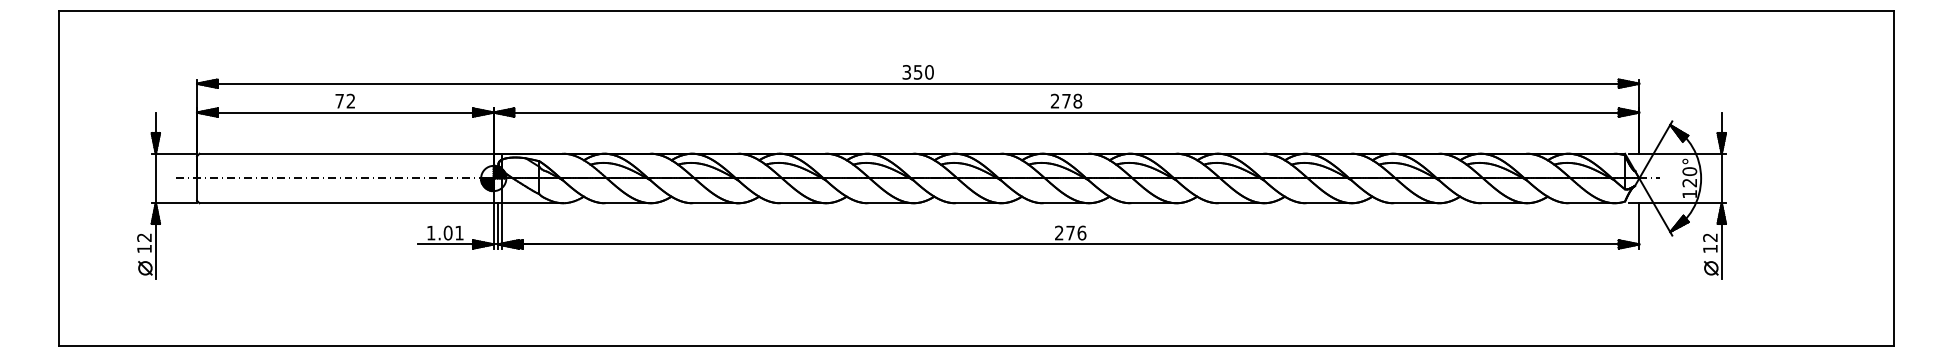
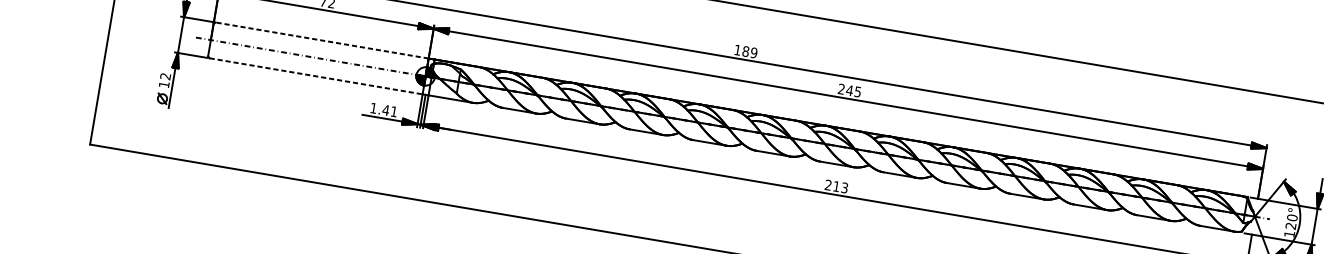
text: (917, 72) -> (745, 51), 350 -> 189
text: (1071, 100) -> (853, 90), 278 -> 245
line: (346, 153) -> (322, 40), solid -> dashed
line: (347, 203) -> (316, 76), solid -> dashed
text: (447, 232) -> (385, 109), 1.01 -> 1.41
text: (1076, 232) -> (840, 186), 276 -> 213

